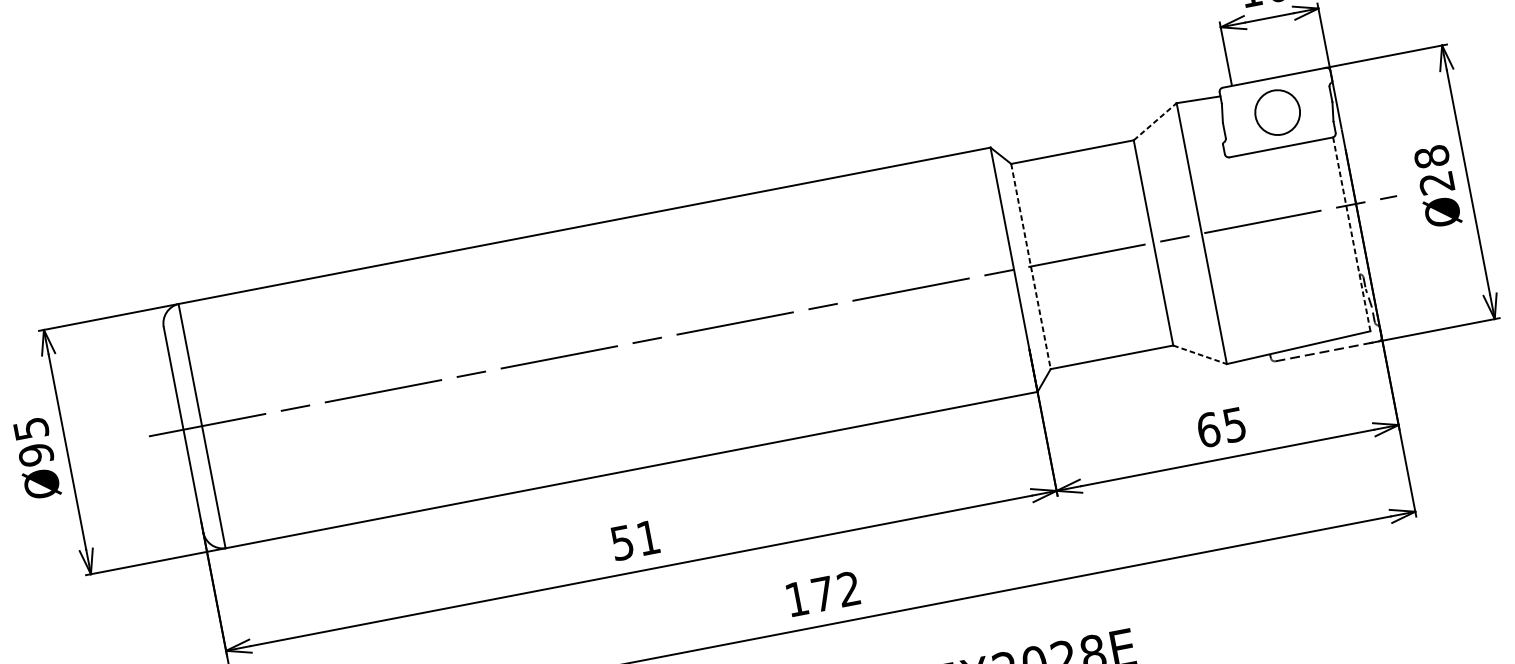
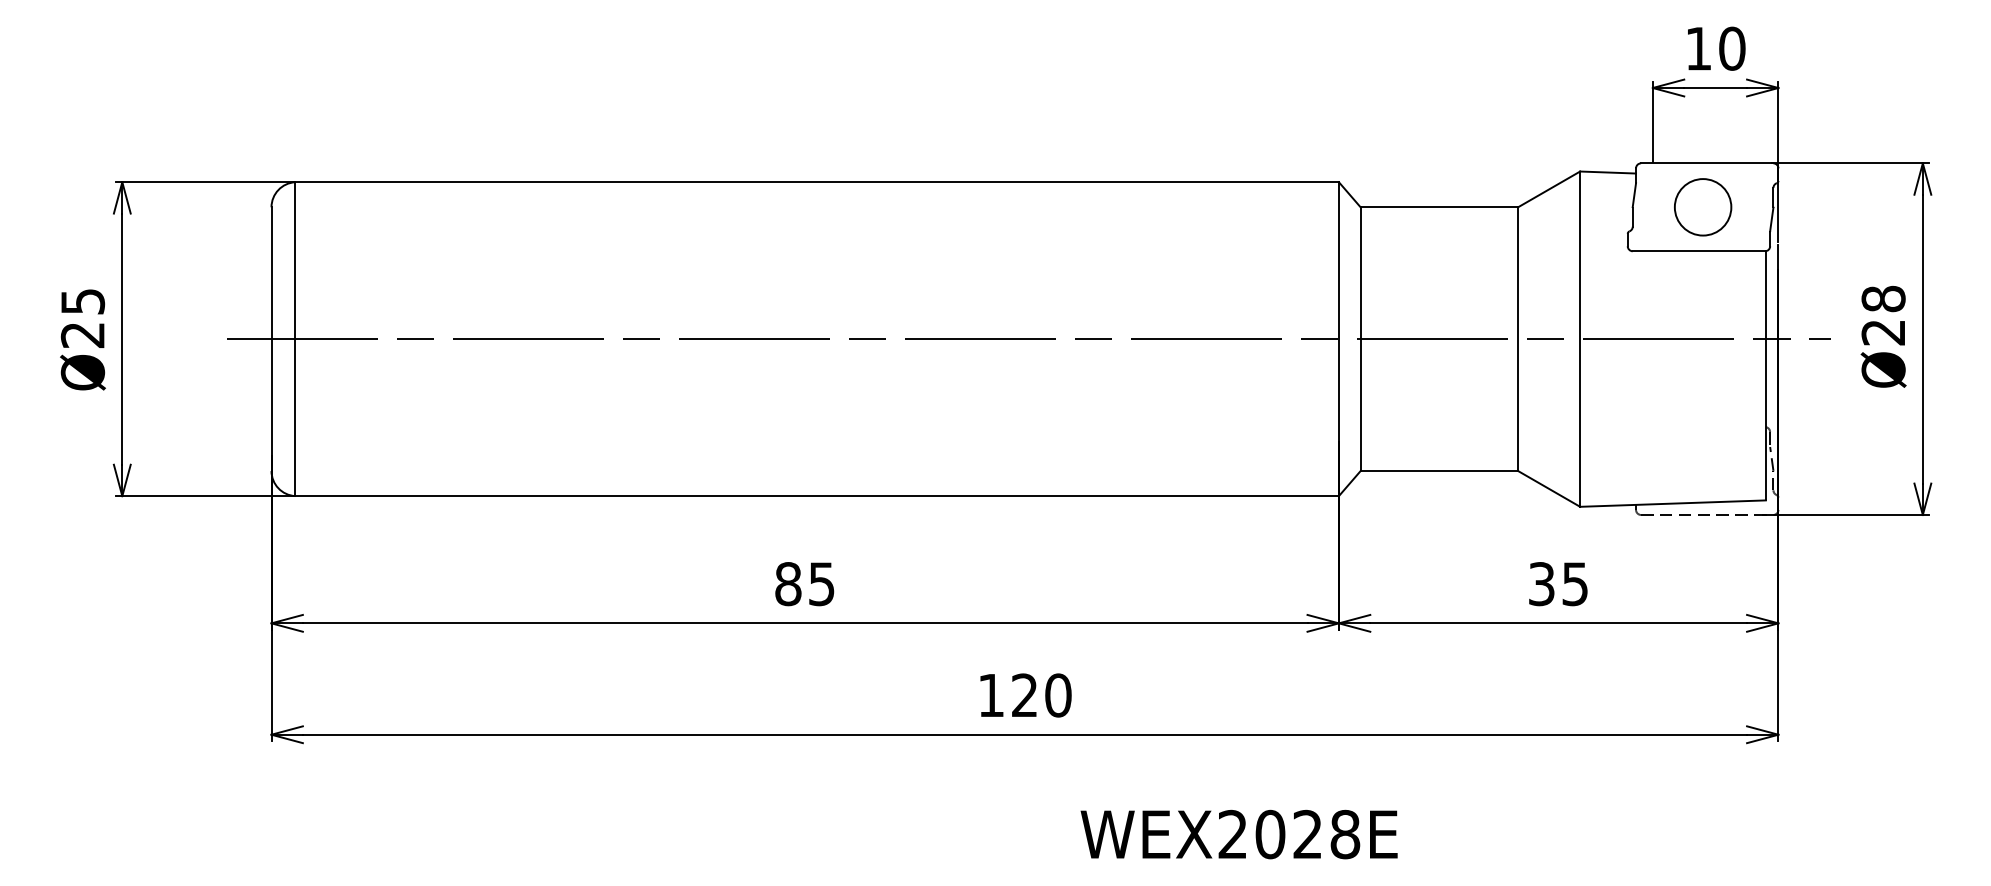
line: (1155, 121) -> (1549, 189), dashed -> solid
line: (1351, 234) -> (1765, 375), dashed -> solid
line: (1030, 266) -> (1360, 339), dashed -> solid
line: (1200, 354) -> (1549, 488), dashed -> solid
text: (1208, 430) -> (1541, 584), 65 -> 35
text: (36, 455) -> (83, 335), Ø95 -> Ø25
text: (635, 540) -> (804, 584), 51 -> 85
text: (836, 591) -> (1041, 695), 172 -> 120

